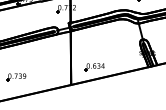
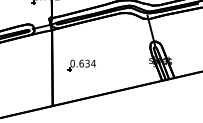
part: (94, 67) -> (81, 65), moved

